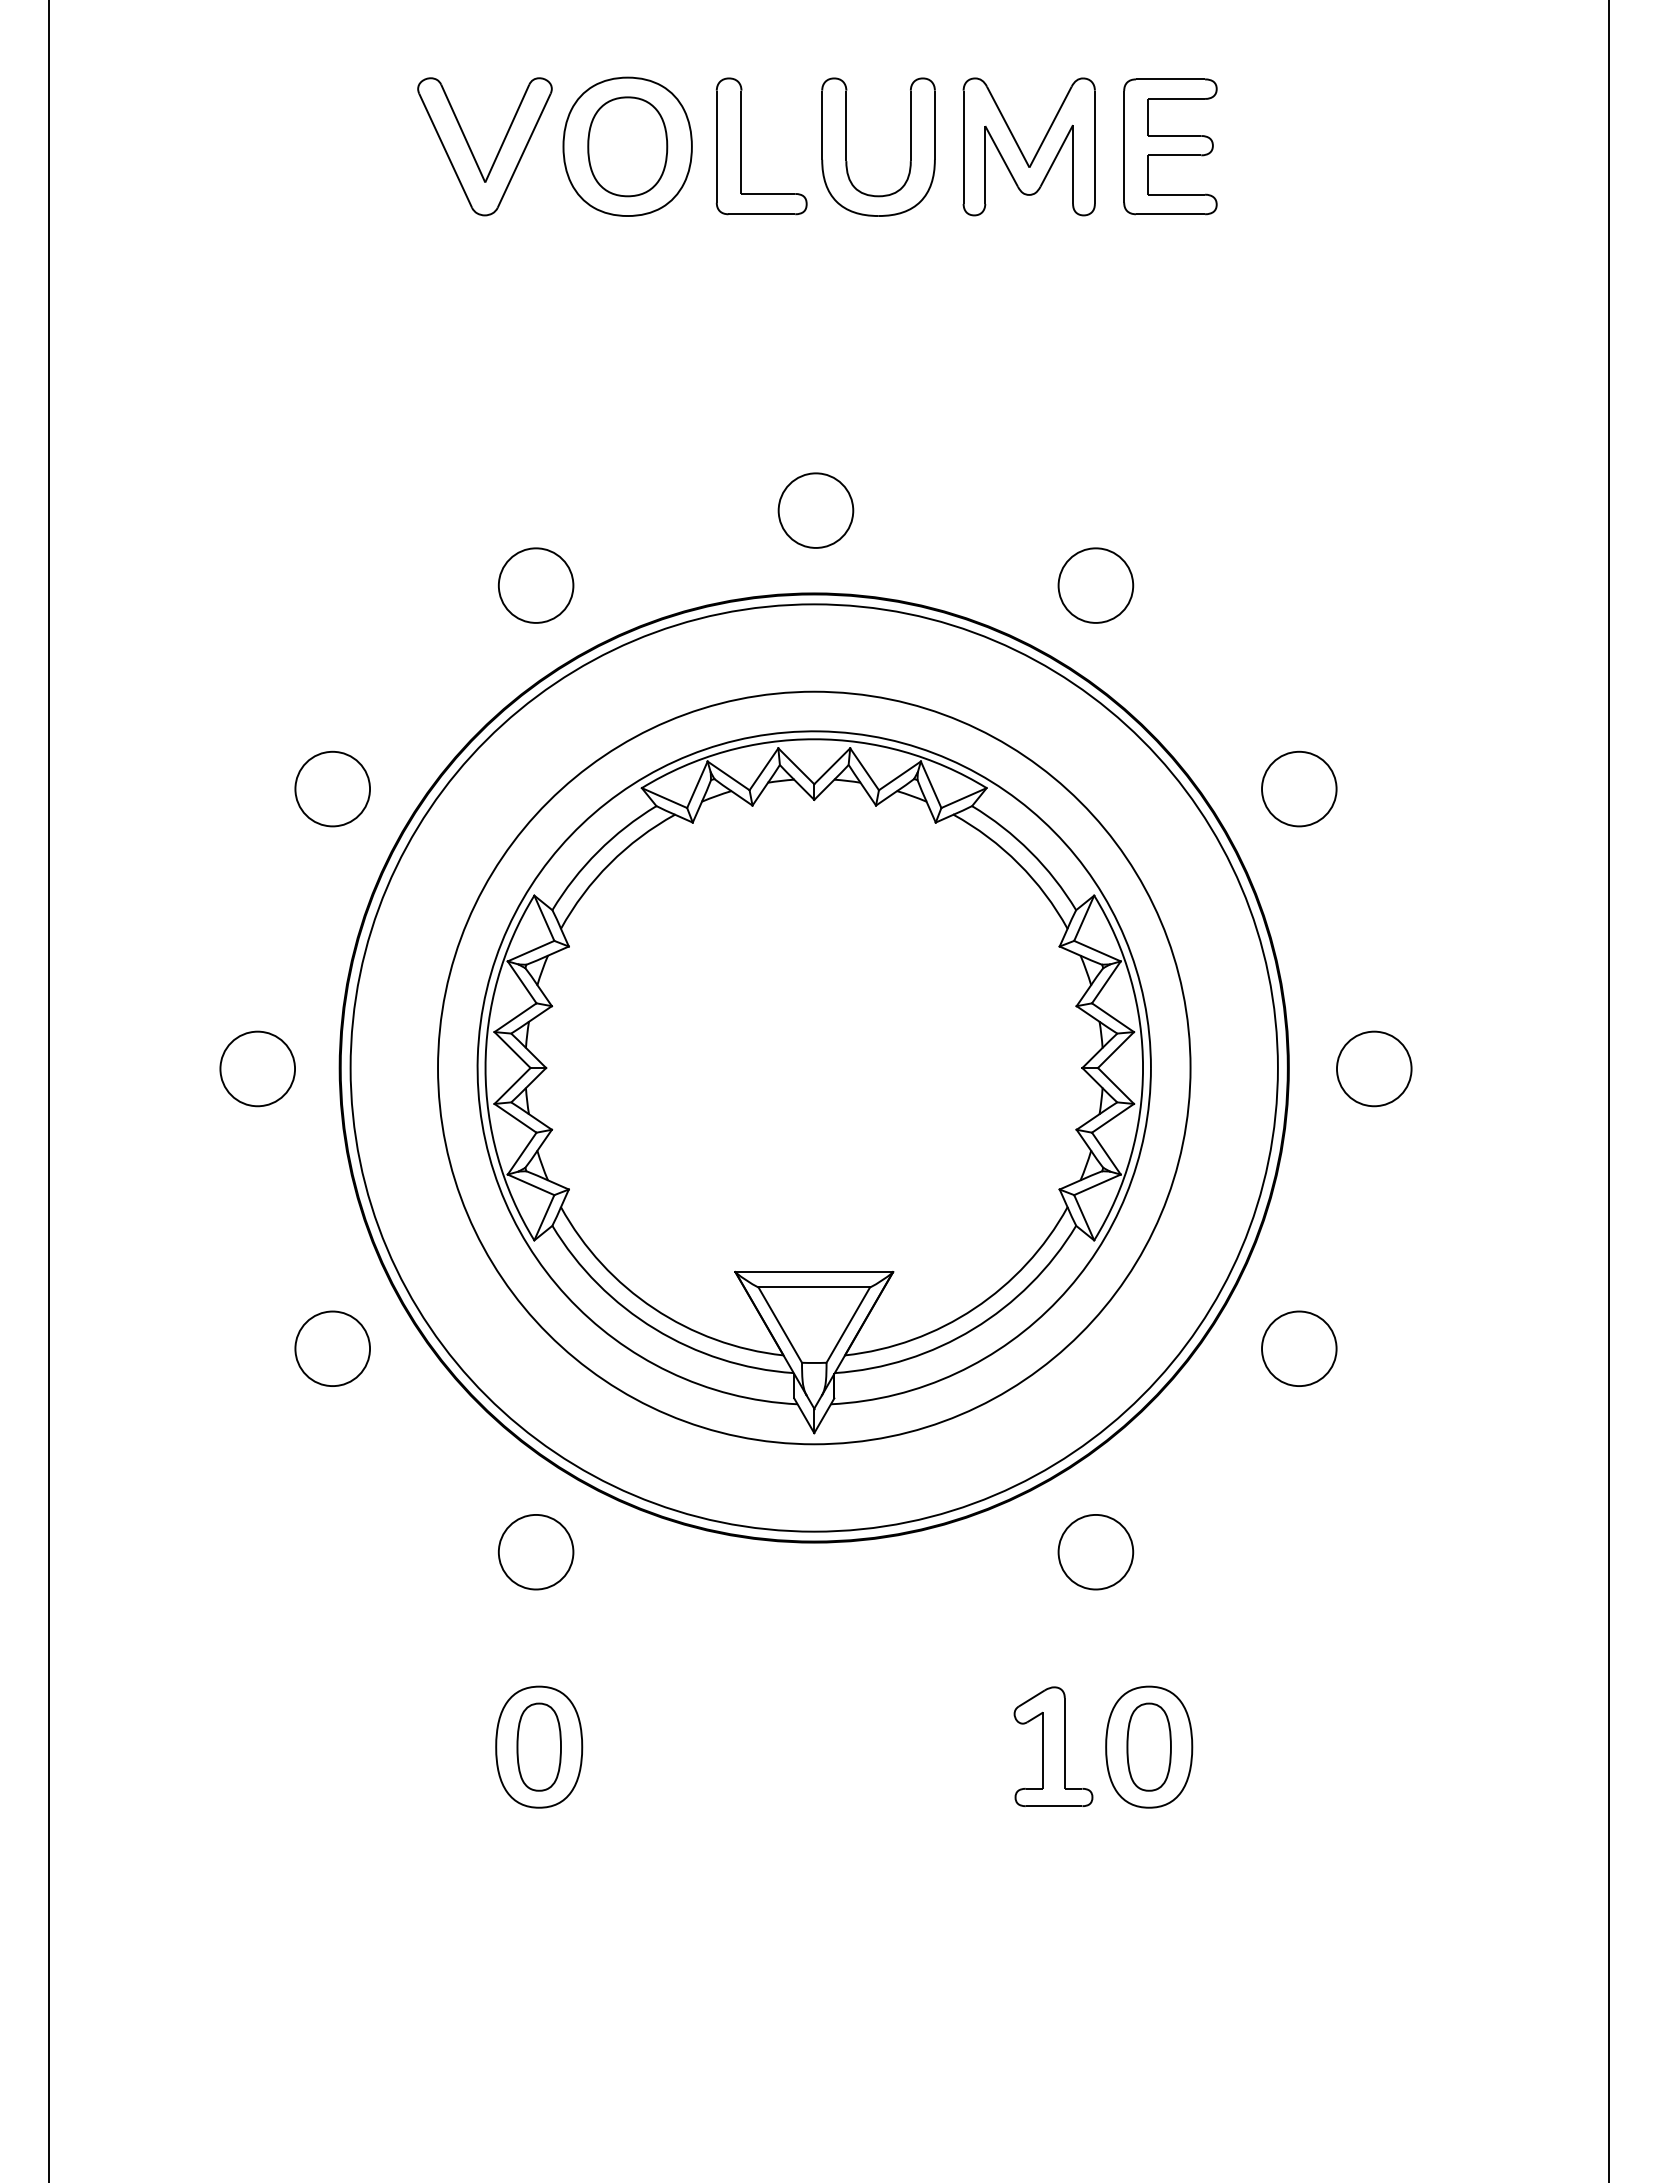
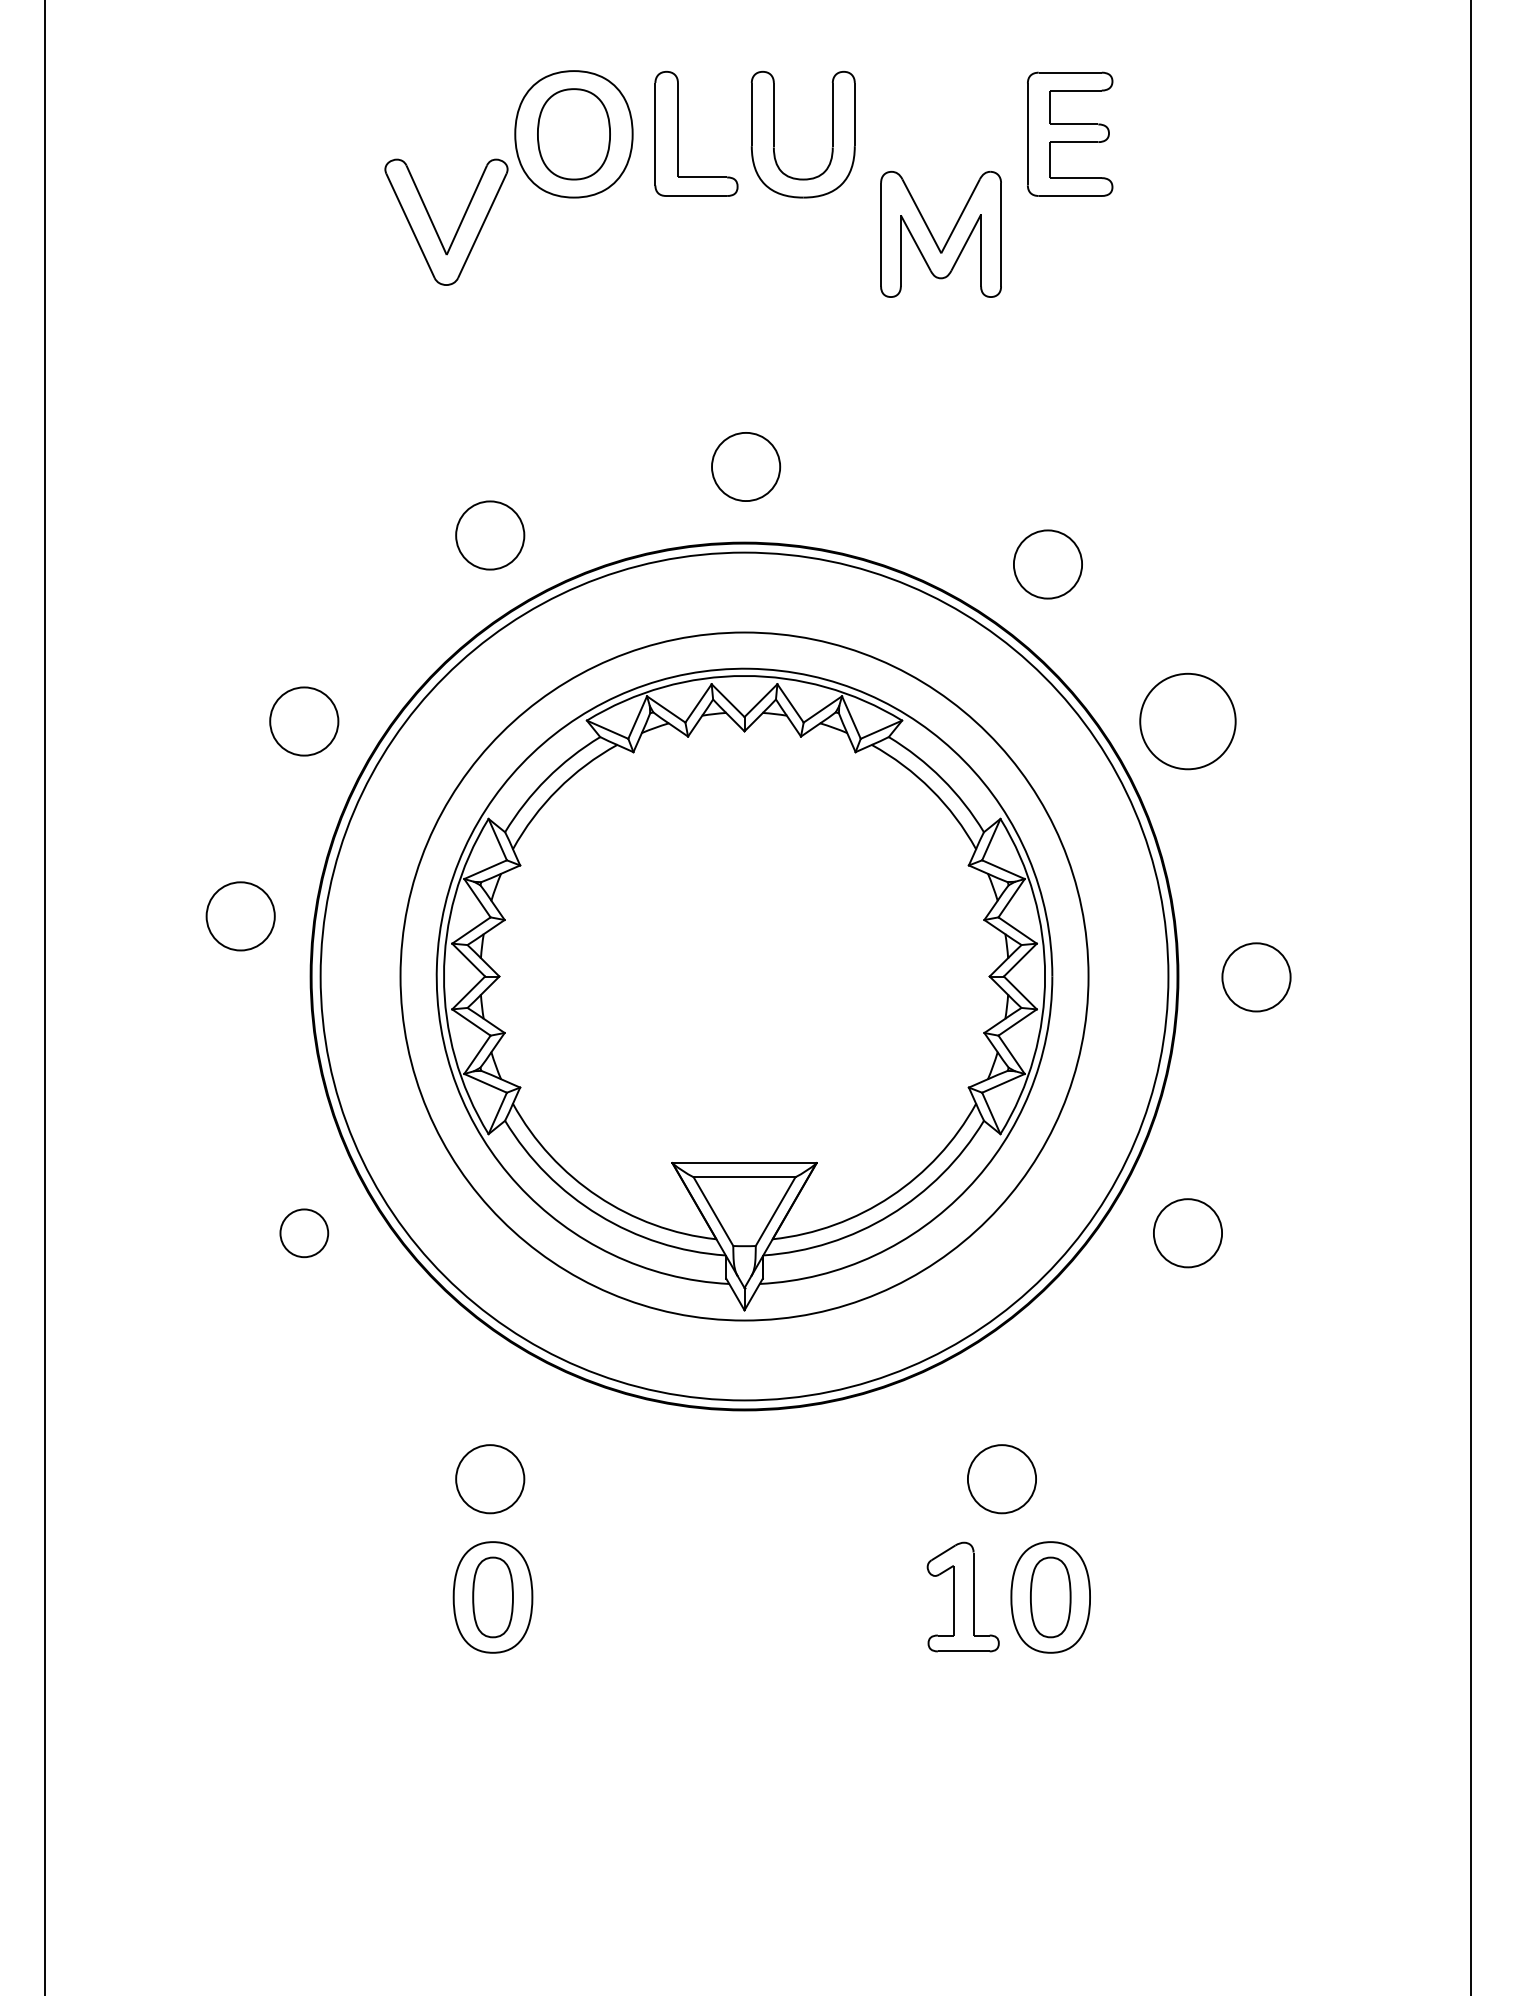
part: (472, 152) -> (435, 227), moved
part: (1023, 152) -> (935, 239), moved
part: (1095, 585) -> (1047, 564), moved
part: (1298, 789) -> (1187, 721), size x1.4
part: (257, 1069) -> (240, 916), moved
part: (332, 1349) -> (304, 1233), size x0.7
part: (536, 1552) -> (490, 1479), moved
part: (1095, 1552) -> (1001, 1479), moved

